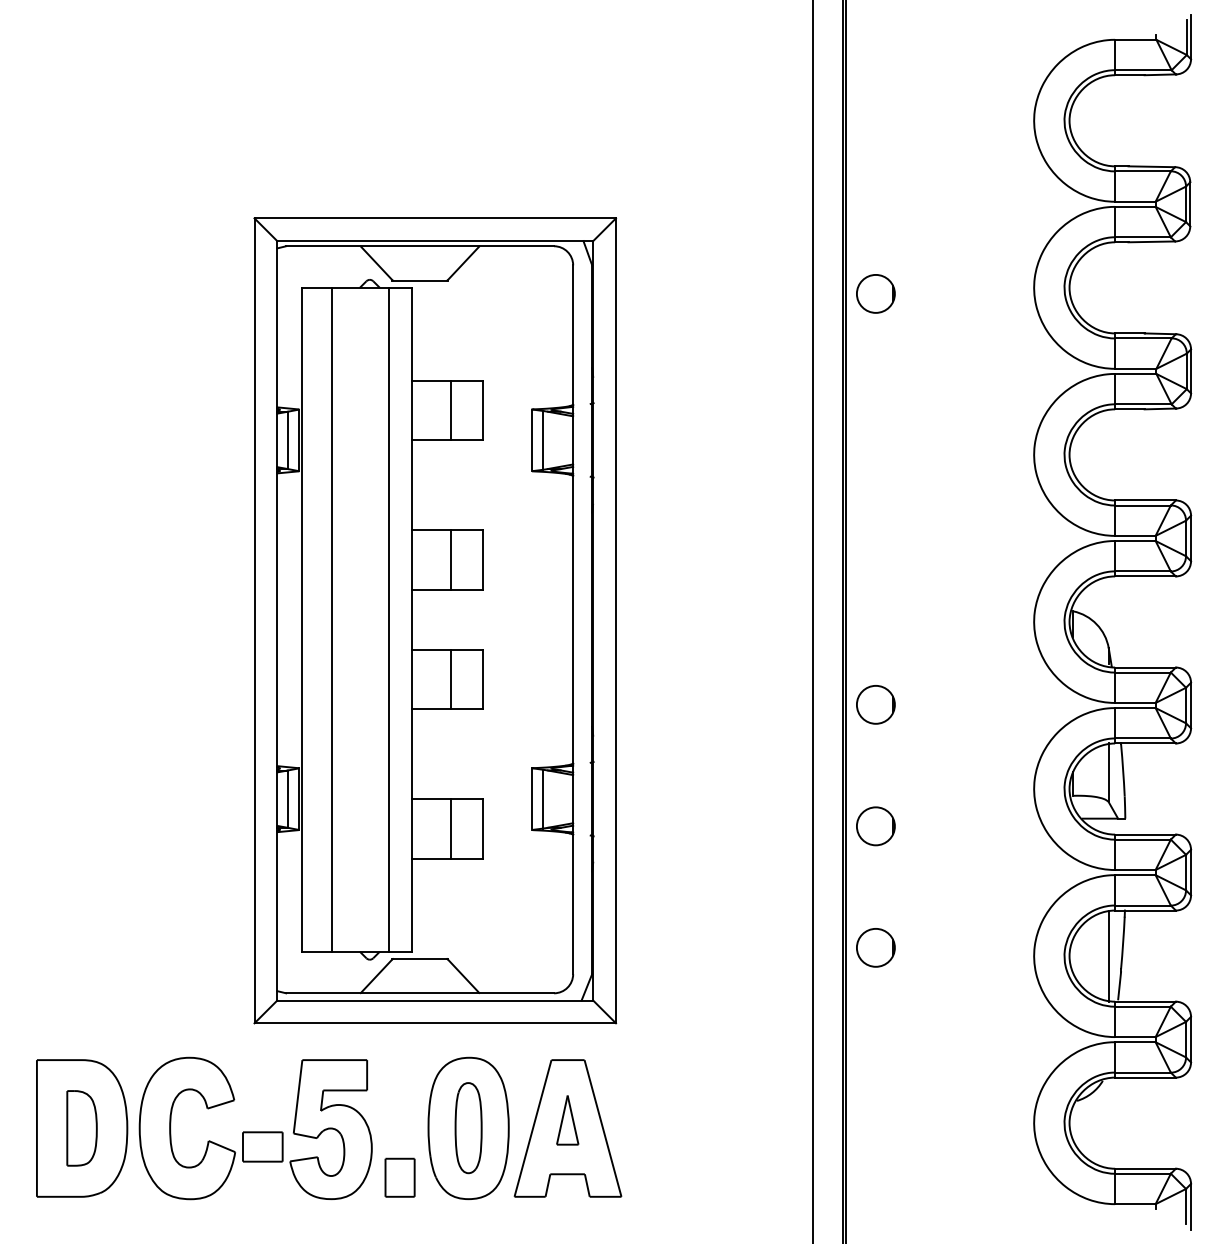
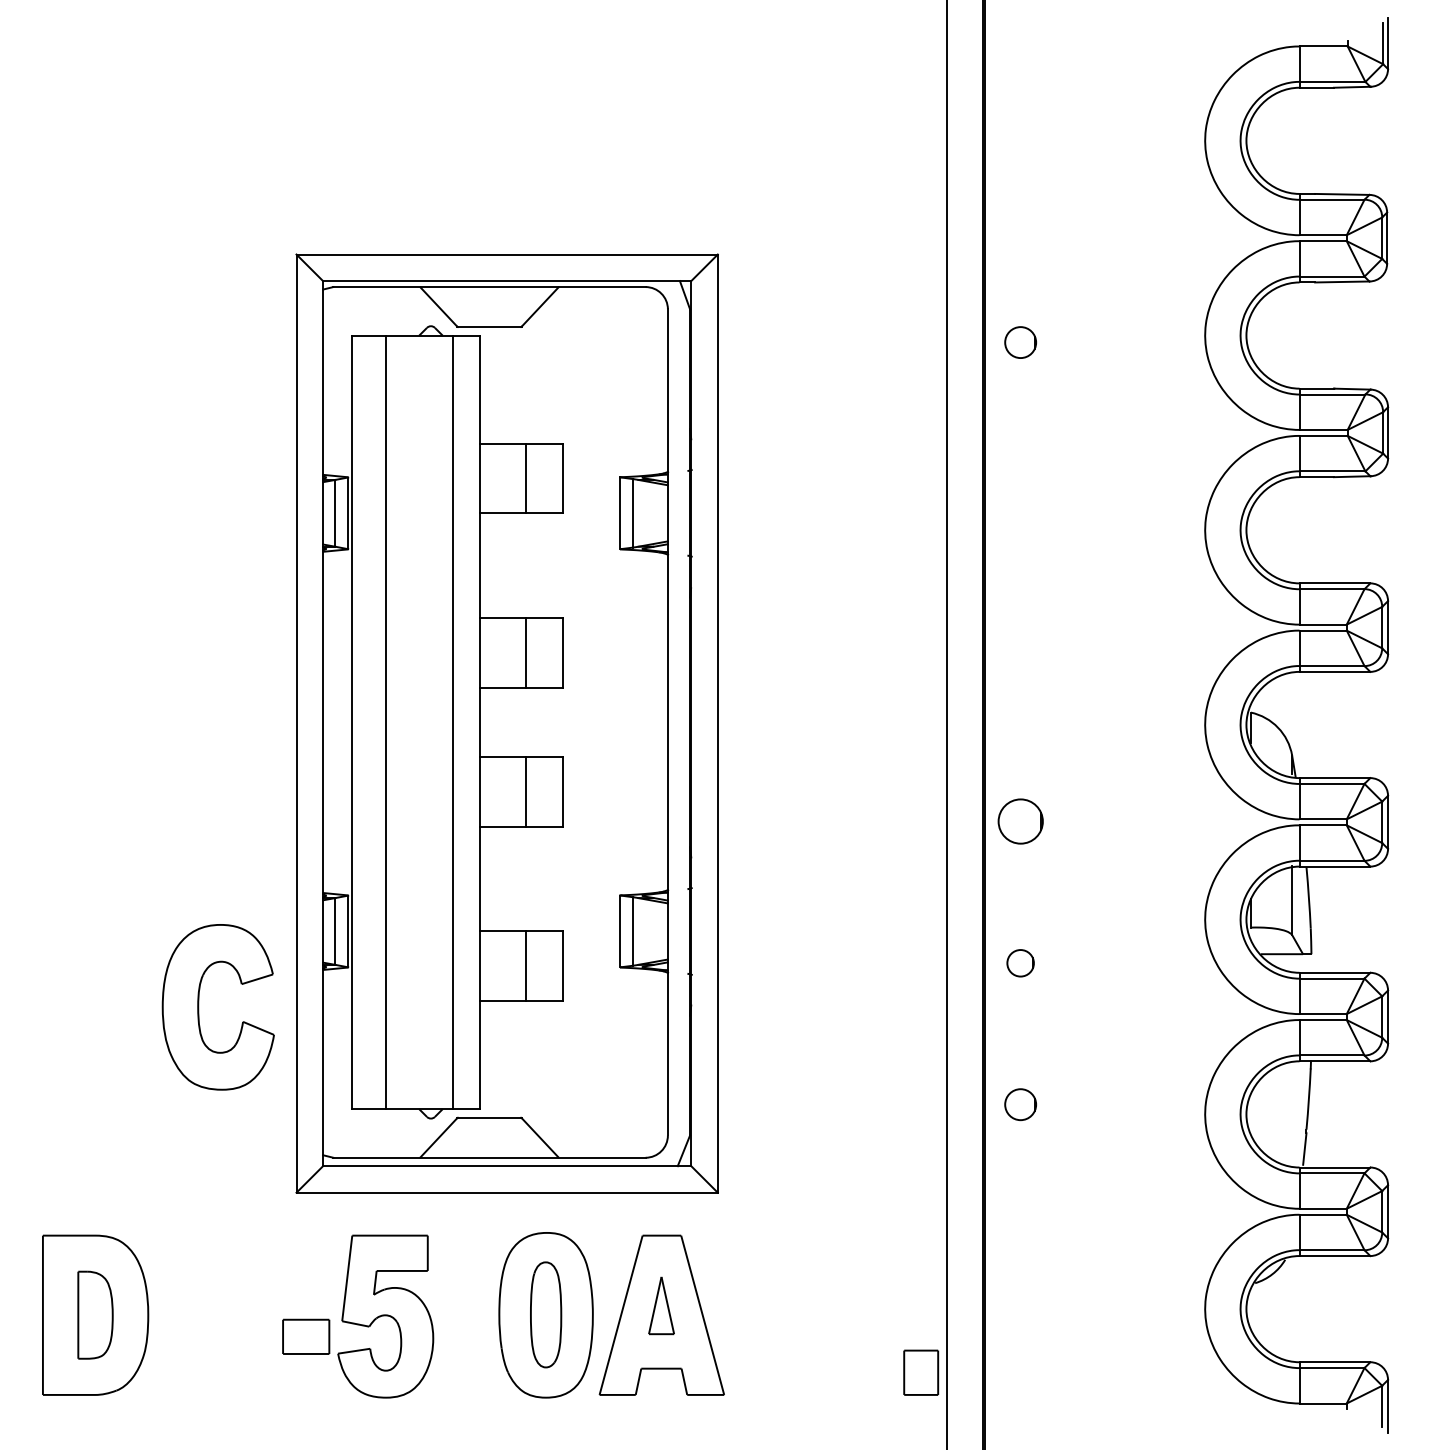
circle: (875, 293) -> (1020, 342), size x0.7
circle: (875, 826) -> (1020, 963), size x0.6
circle: (875, 947) -> (1020, 1104), size x0.7
line: (1109, 956) -> (1292, 1114), removed
part: (171, 1128) -> (199, 1007), moved
part: (400, 1177) -> (921, 1372), moved

